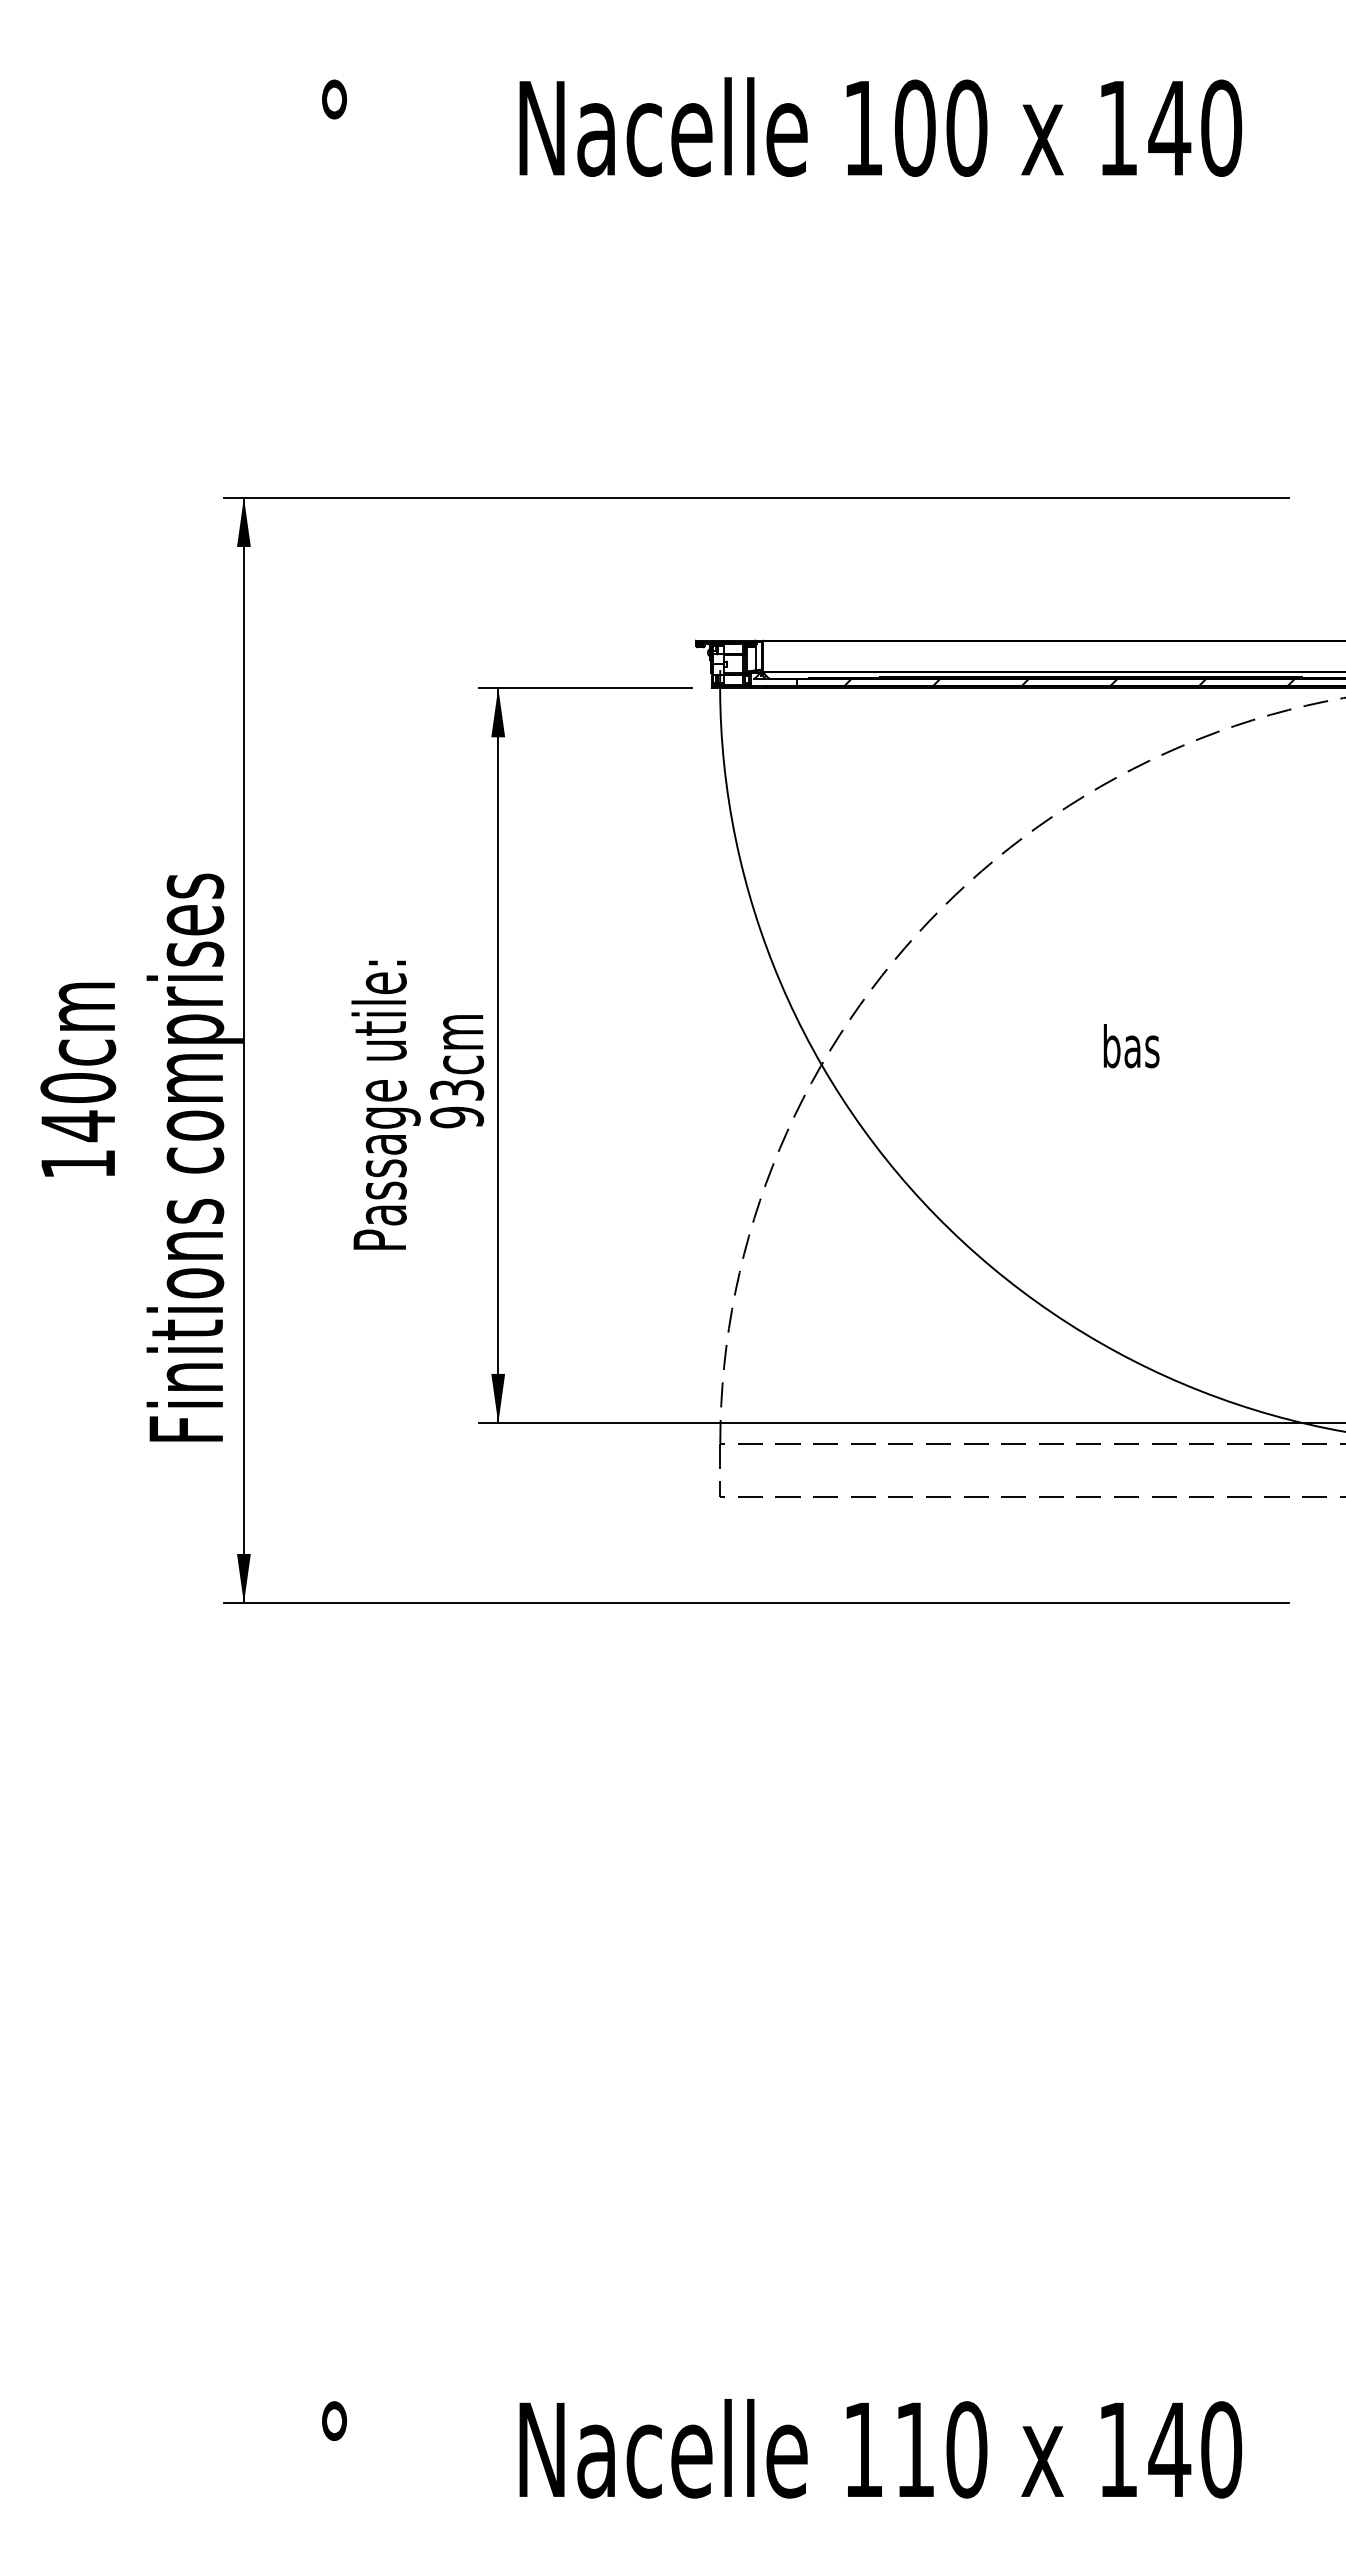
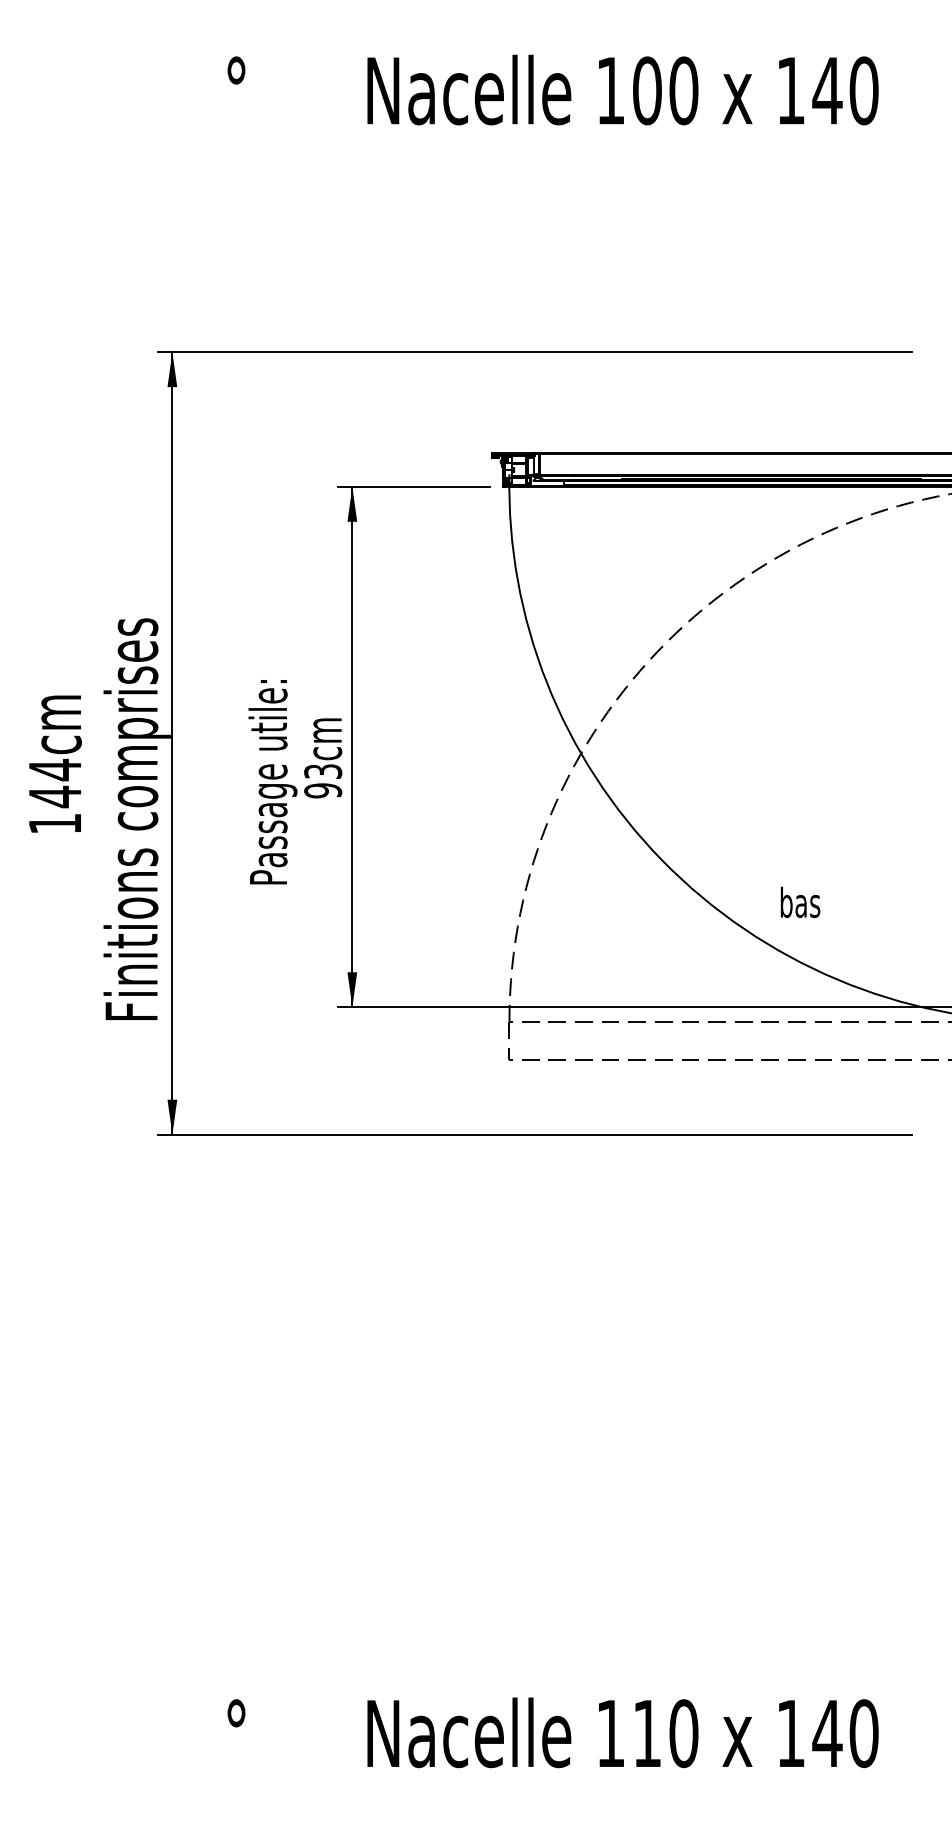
hatch: (1069, 682) -> (756, 483), removed
text: (1131, 1046) -> (800, 902), moved
text: (78, 1088) -> (55, 770), 140cm -> 144cm

